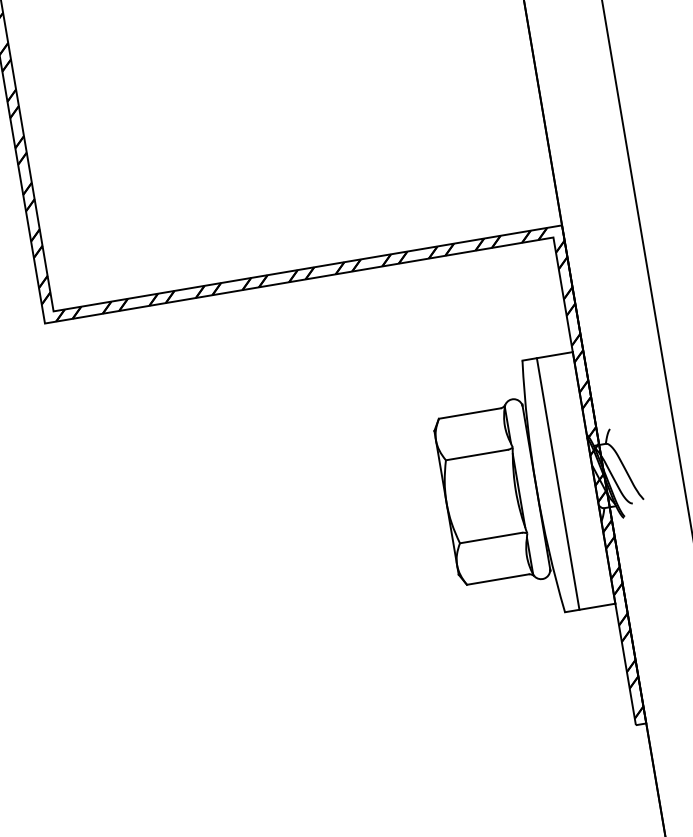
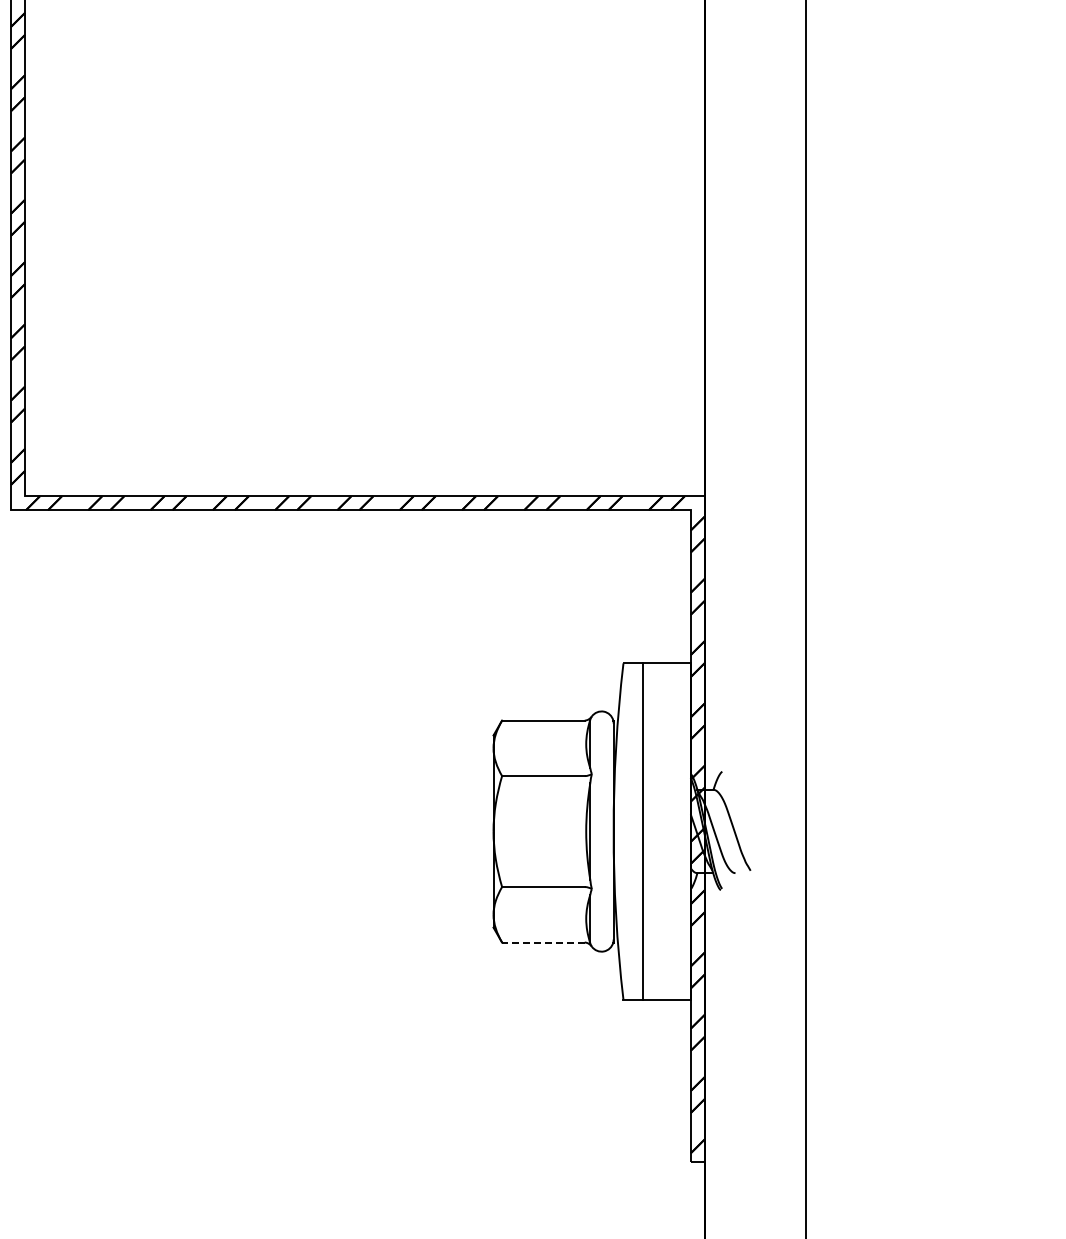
line: (497, 579) -> (542, 942), solid -> dashed

